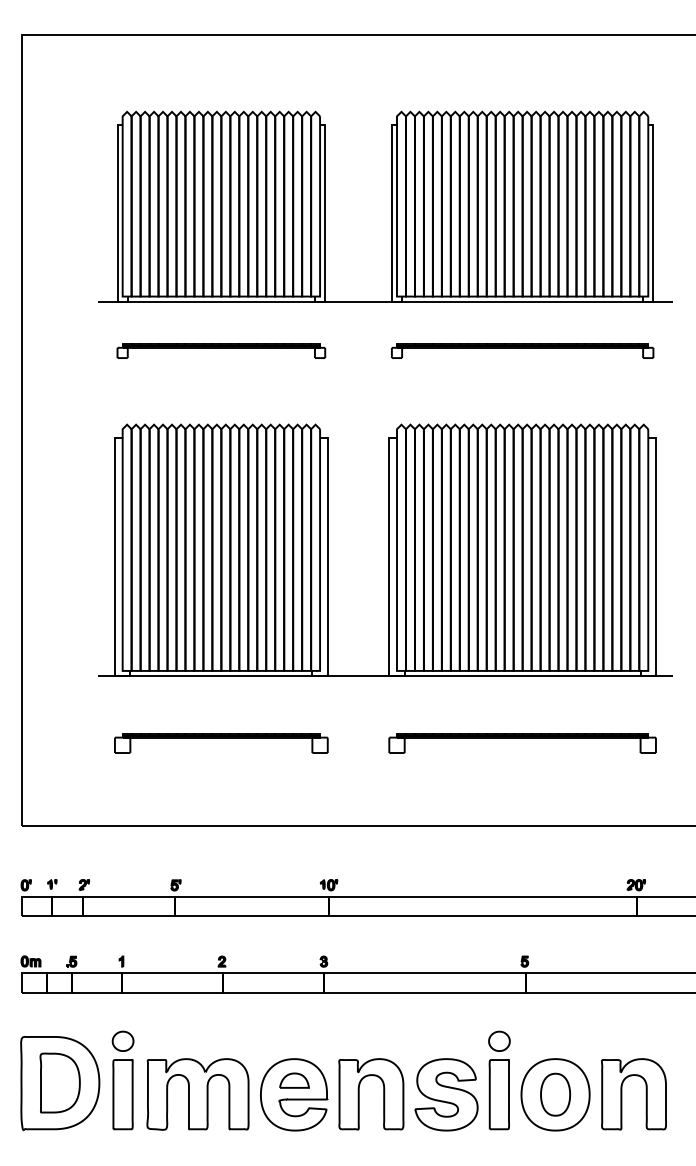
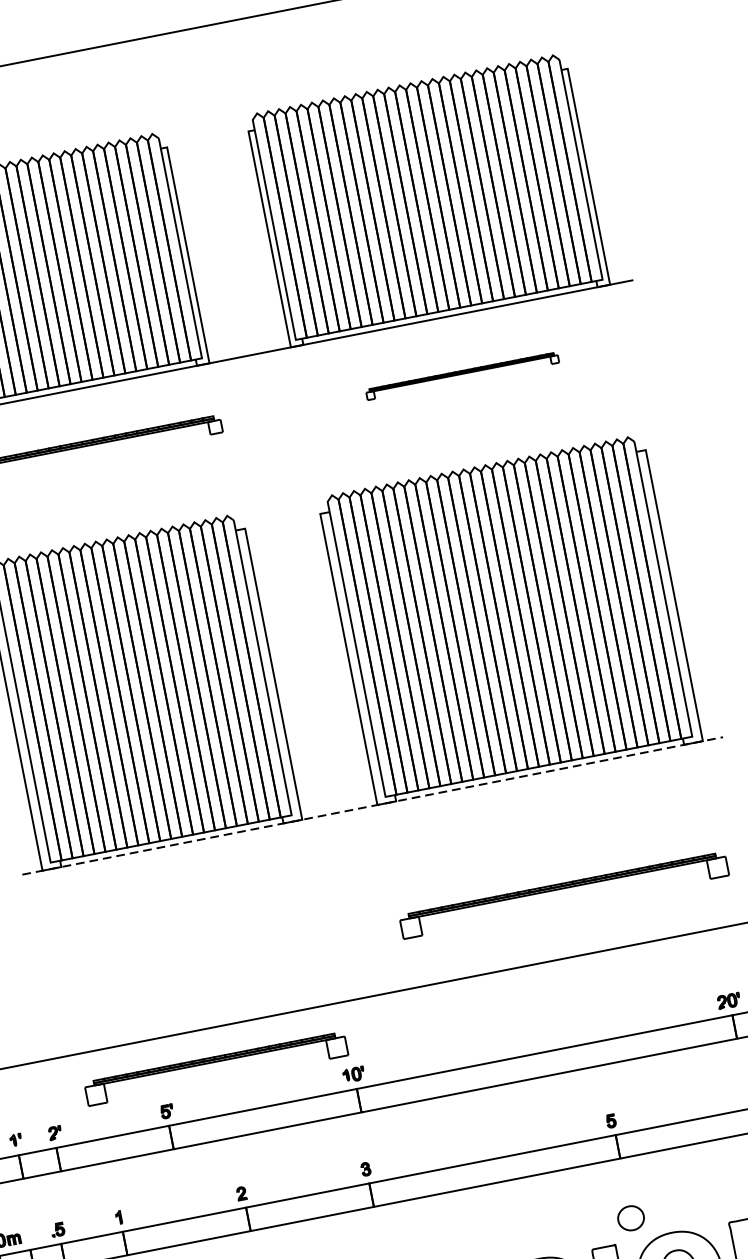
part: (522, 350) -> (462, 375), size x0.6
line: (385, 676) -> (372, 806), solid -> dashed
part: (221, 743) -> (216, 1069), moved
part: (522, 743) -> (564, 895), moved
part: (499, 1040) -> (630, 1217), moved

